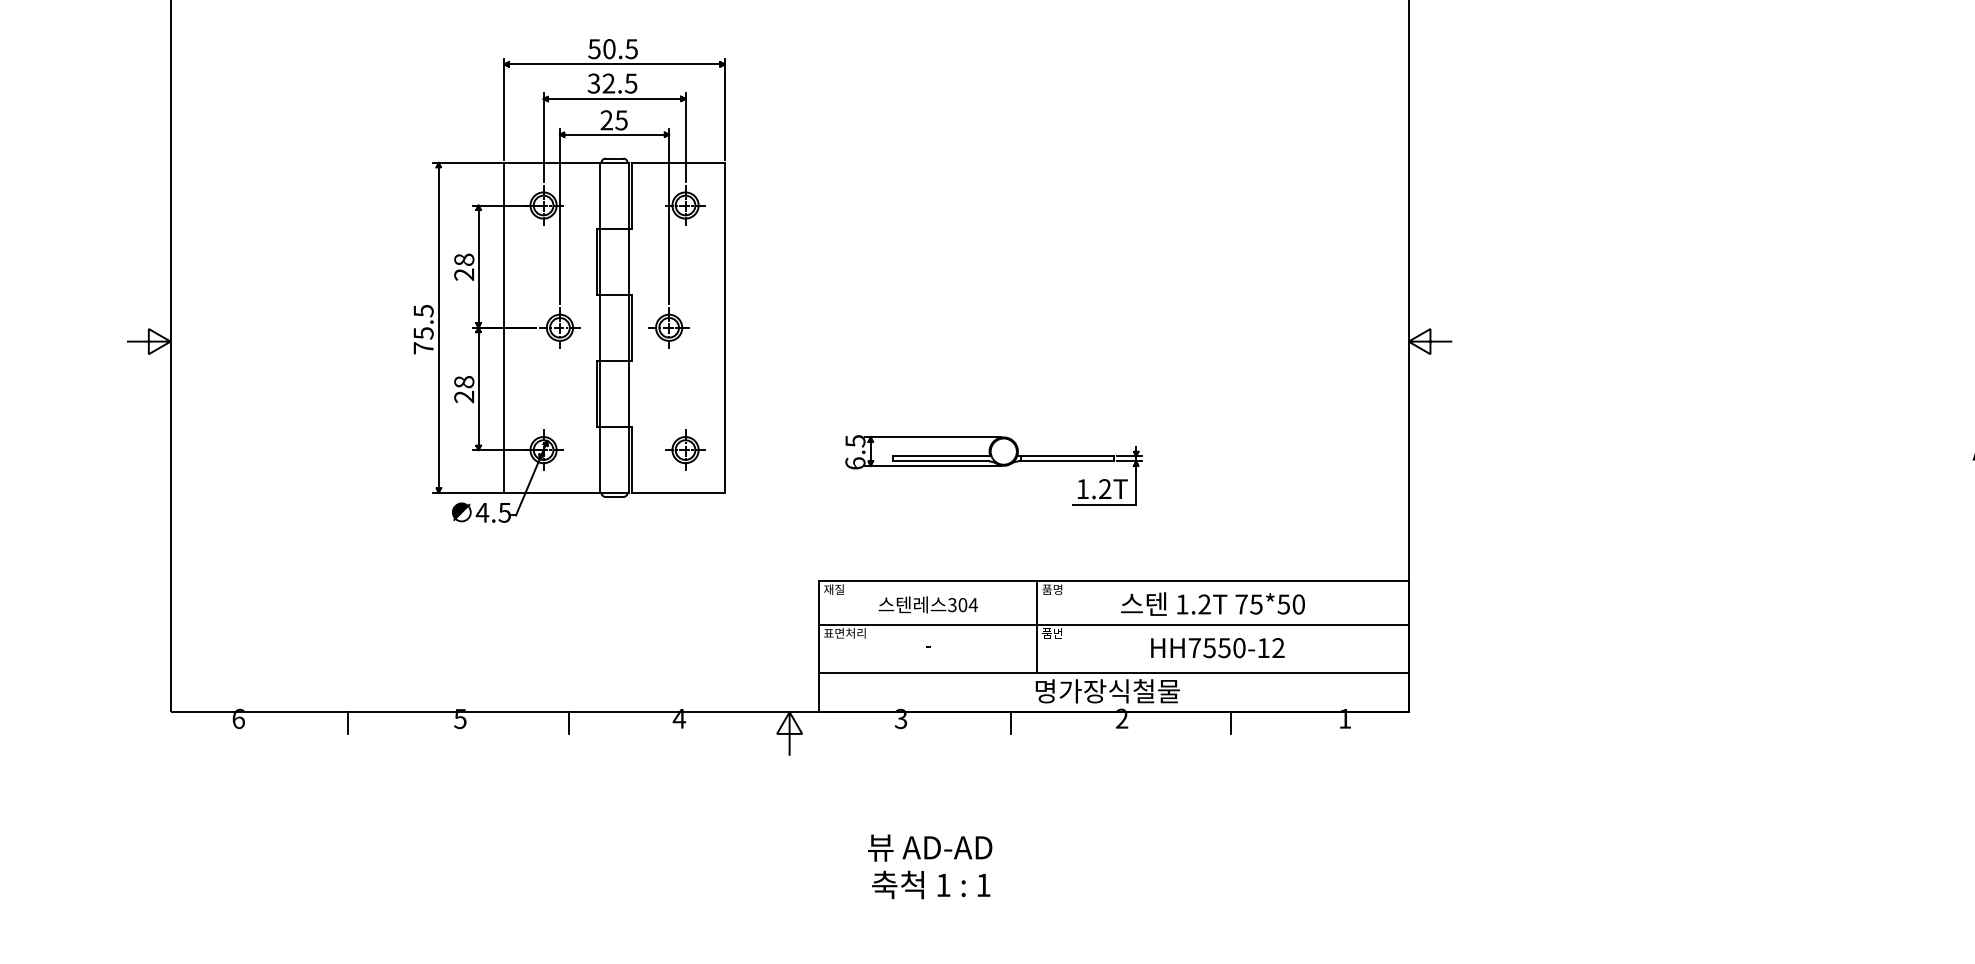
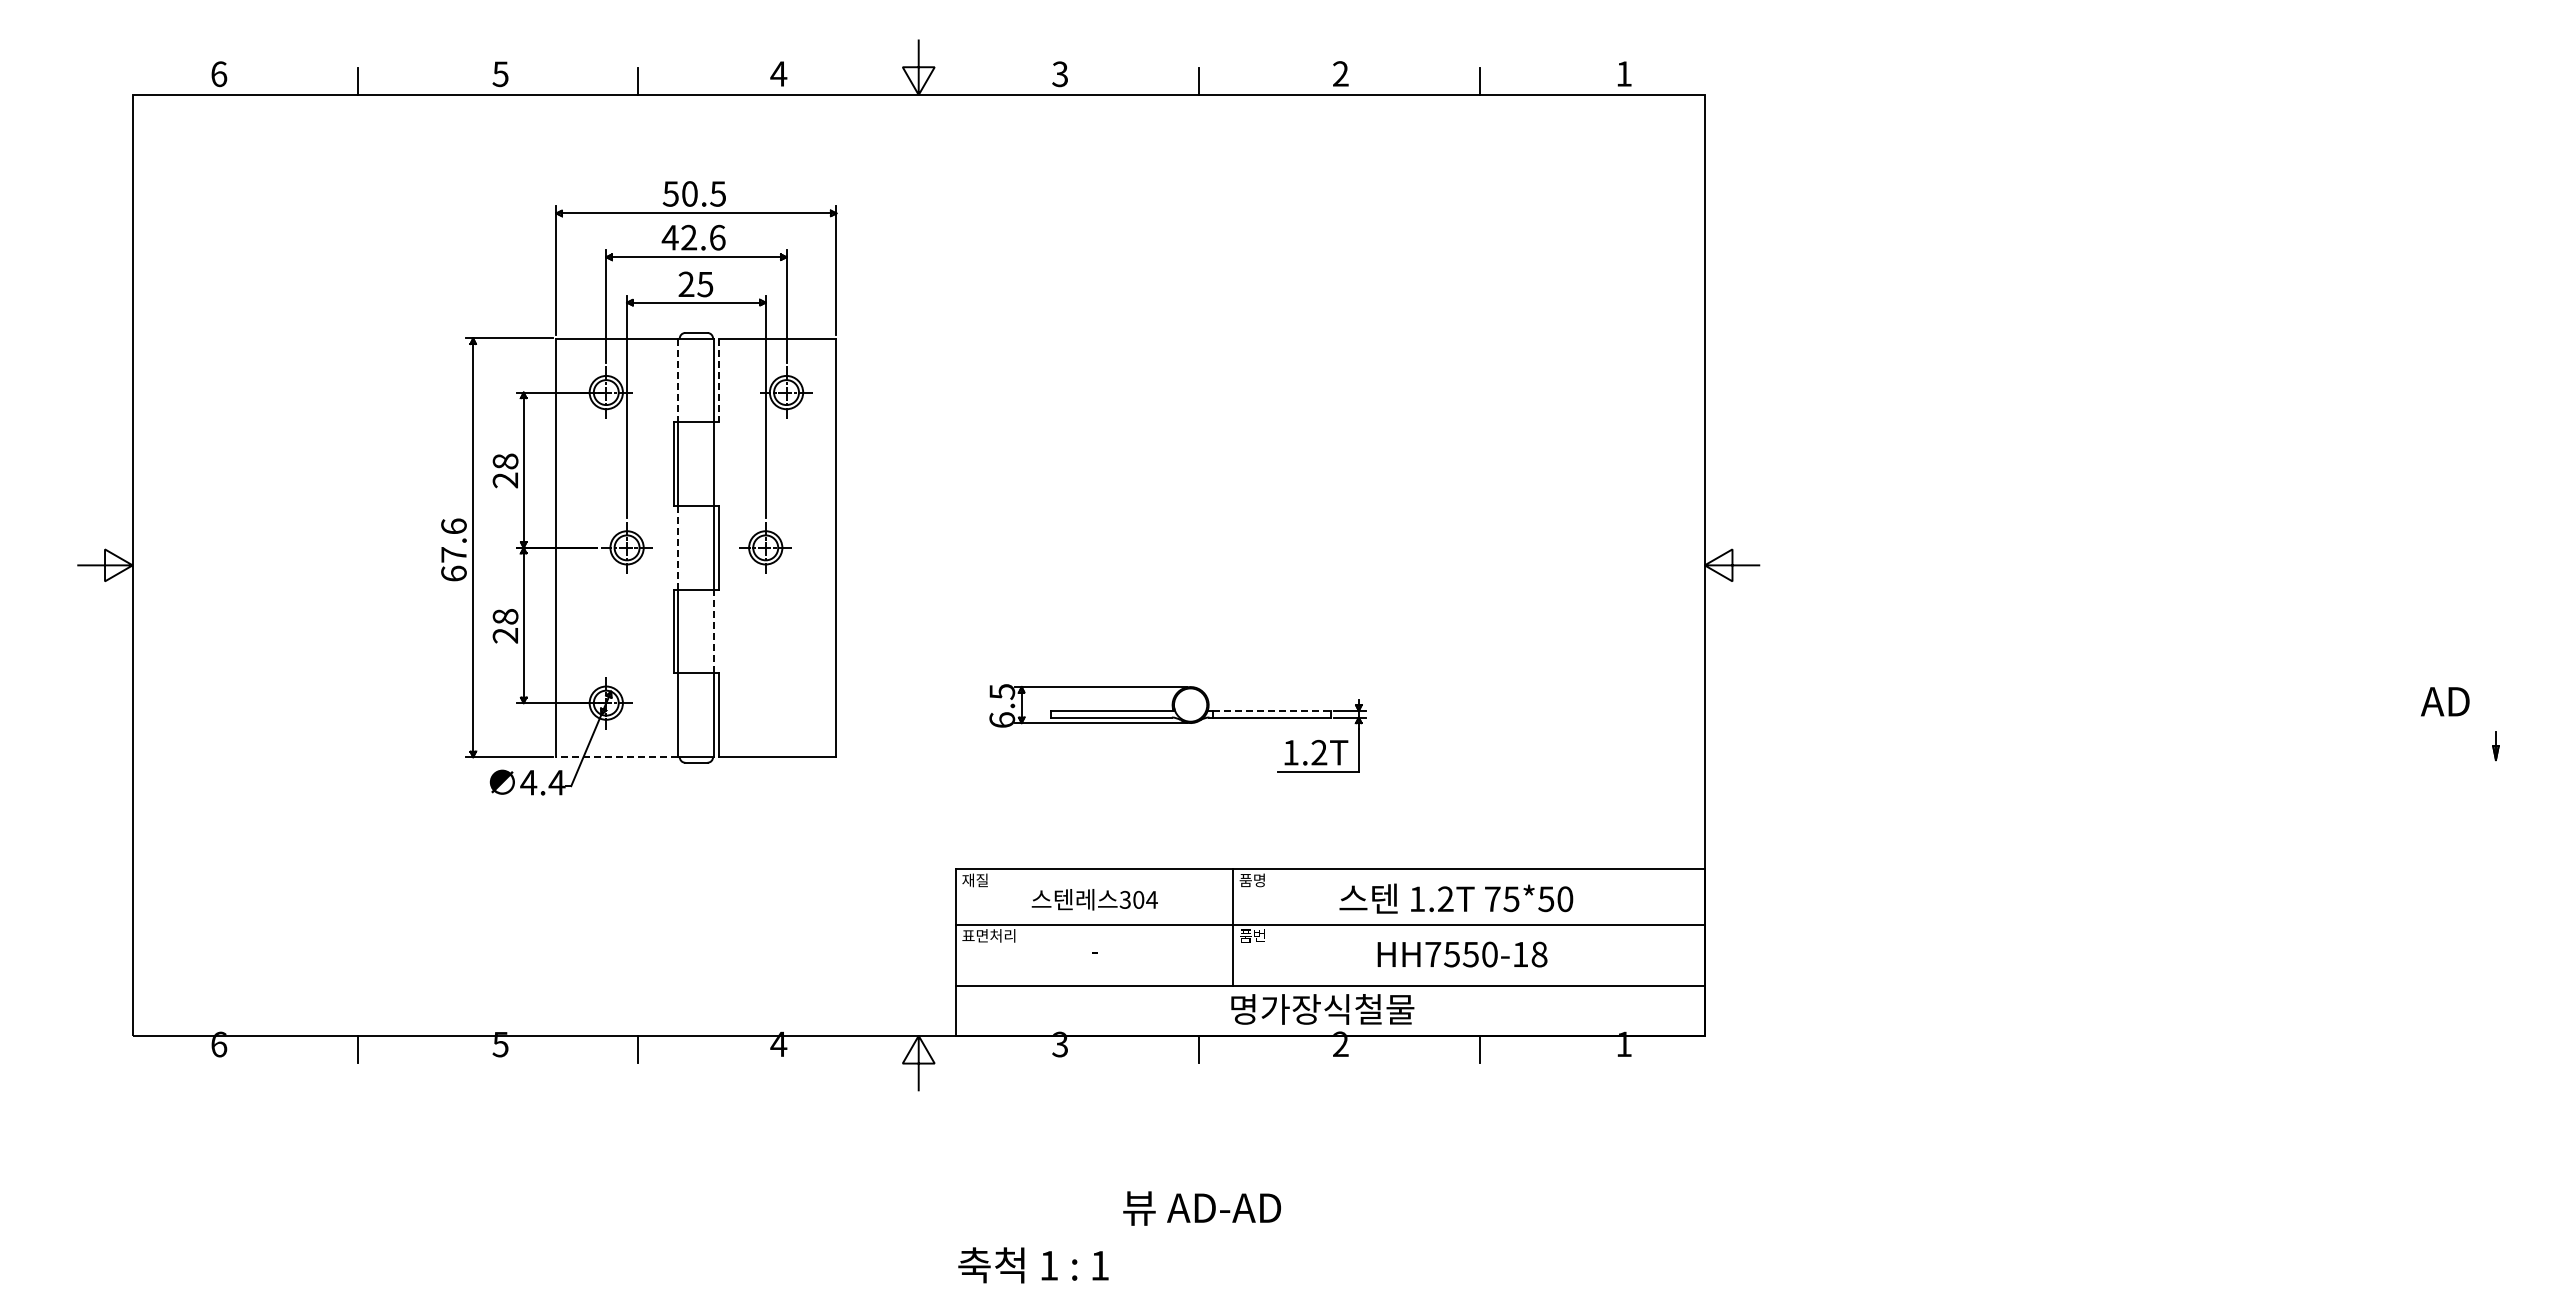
text: (612, 83) -> (693, 237), 32.5 -> 42.6
line: (600, 196) -> (678, 380), solid -> dashed
line: (631, 196) -> (718, 380), solid -> dashed
line: (600, 327) -> (678, 547), solid -> dashed
text: (423, 329) -> (453, 549), 75.5 -> 67.6
line: (628, 393) -> (714, 631), solid -> dashed
part: (685, 450) -> (786, 703), removed
line: (1067, 455) -> (1271, 710), solid -> dashed
line: (551, 492) -> (616, 757), solid -> dashed
text: (504, 512) -> (556, 782), 4.5 -> 4.4
text: (1278, 648) -> (1539, 954), HH7550-12 -> HH7550-18
text: (929, 848) -> (1201, 1208), moved
text: (931, 885) -> (1033, 1265), moved

